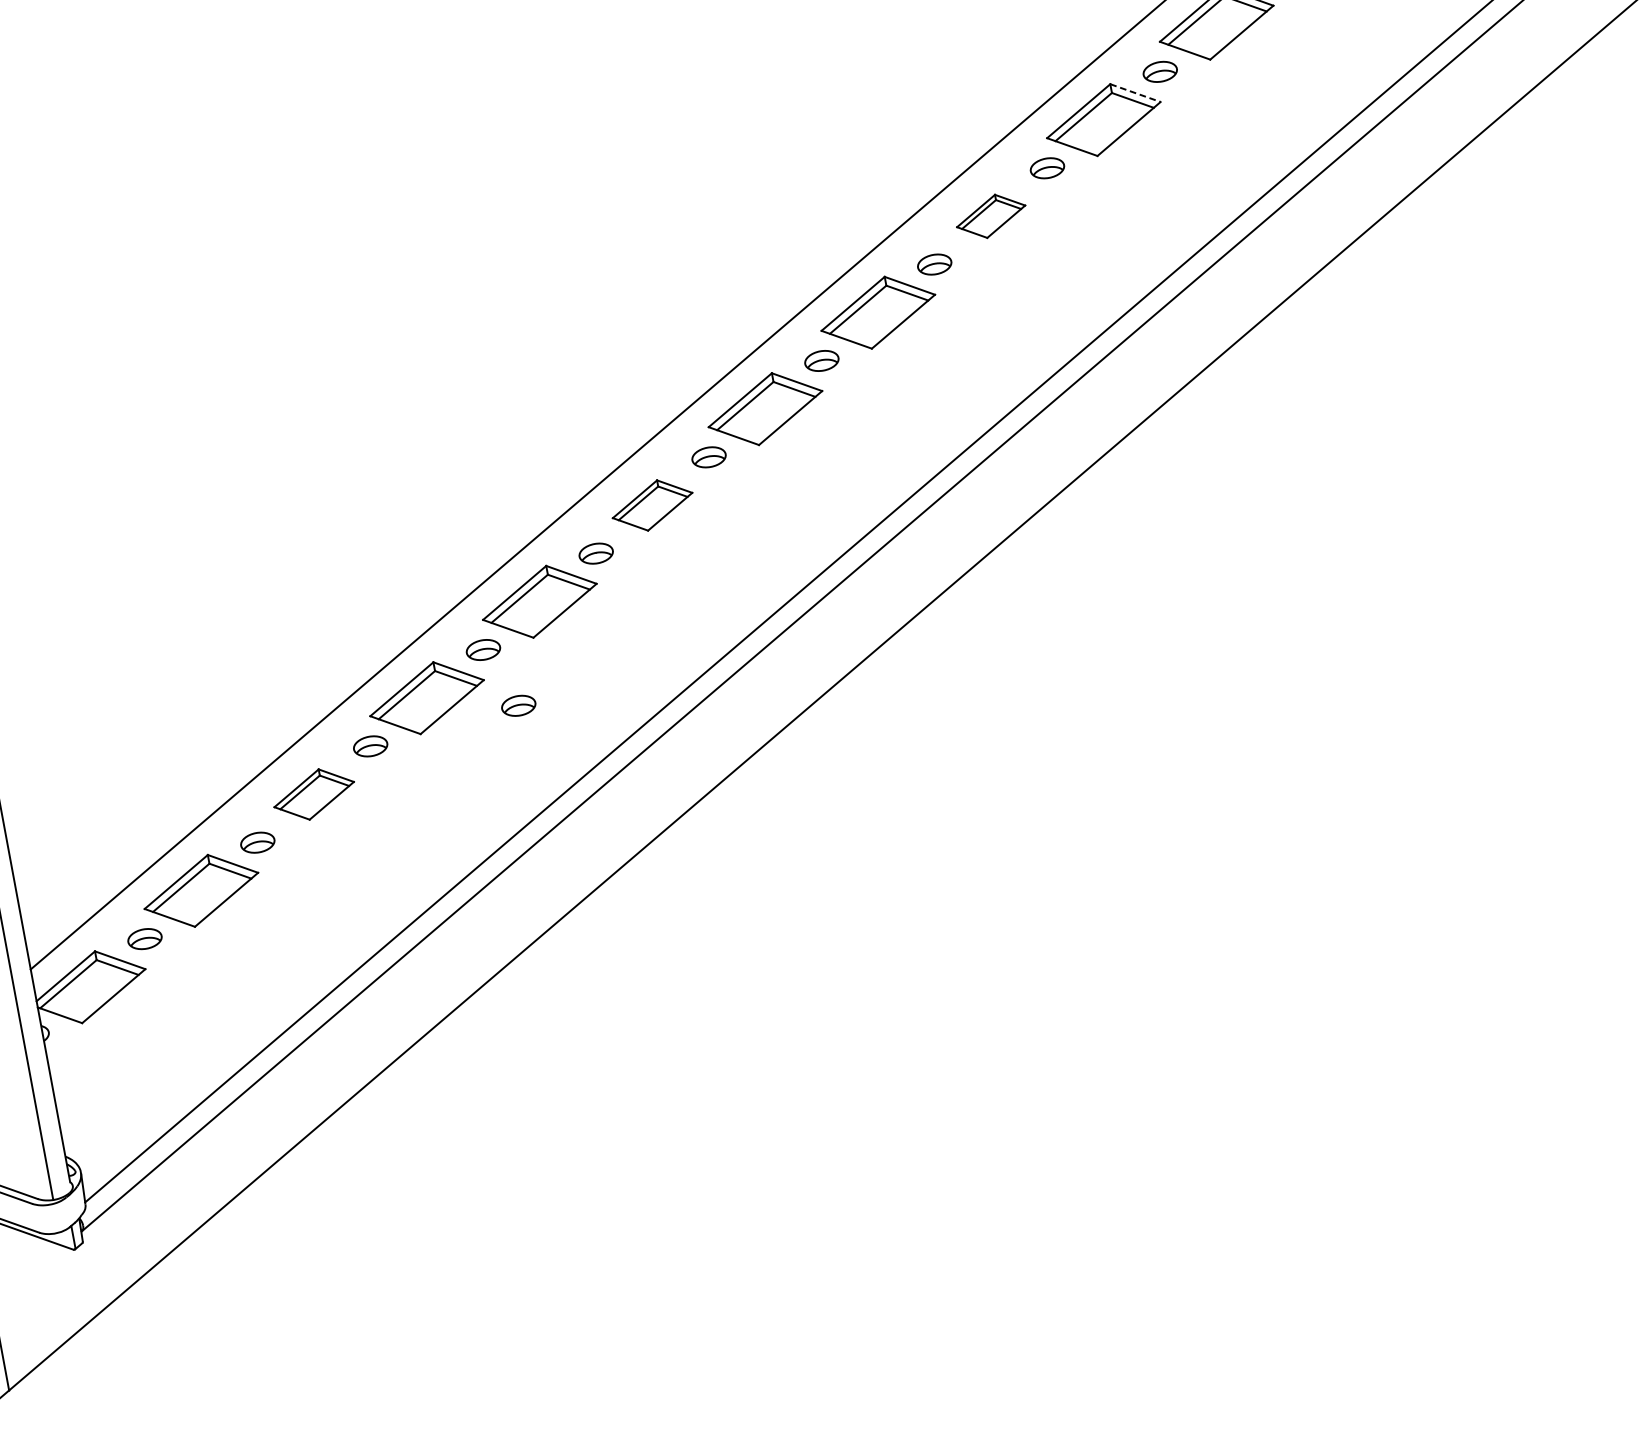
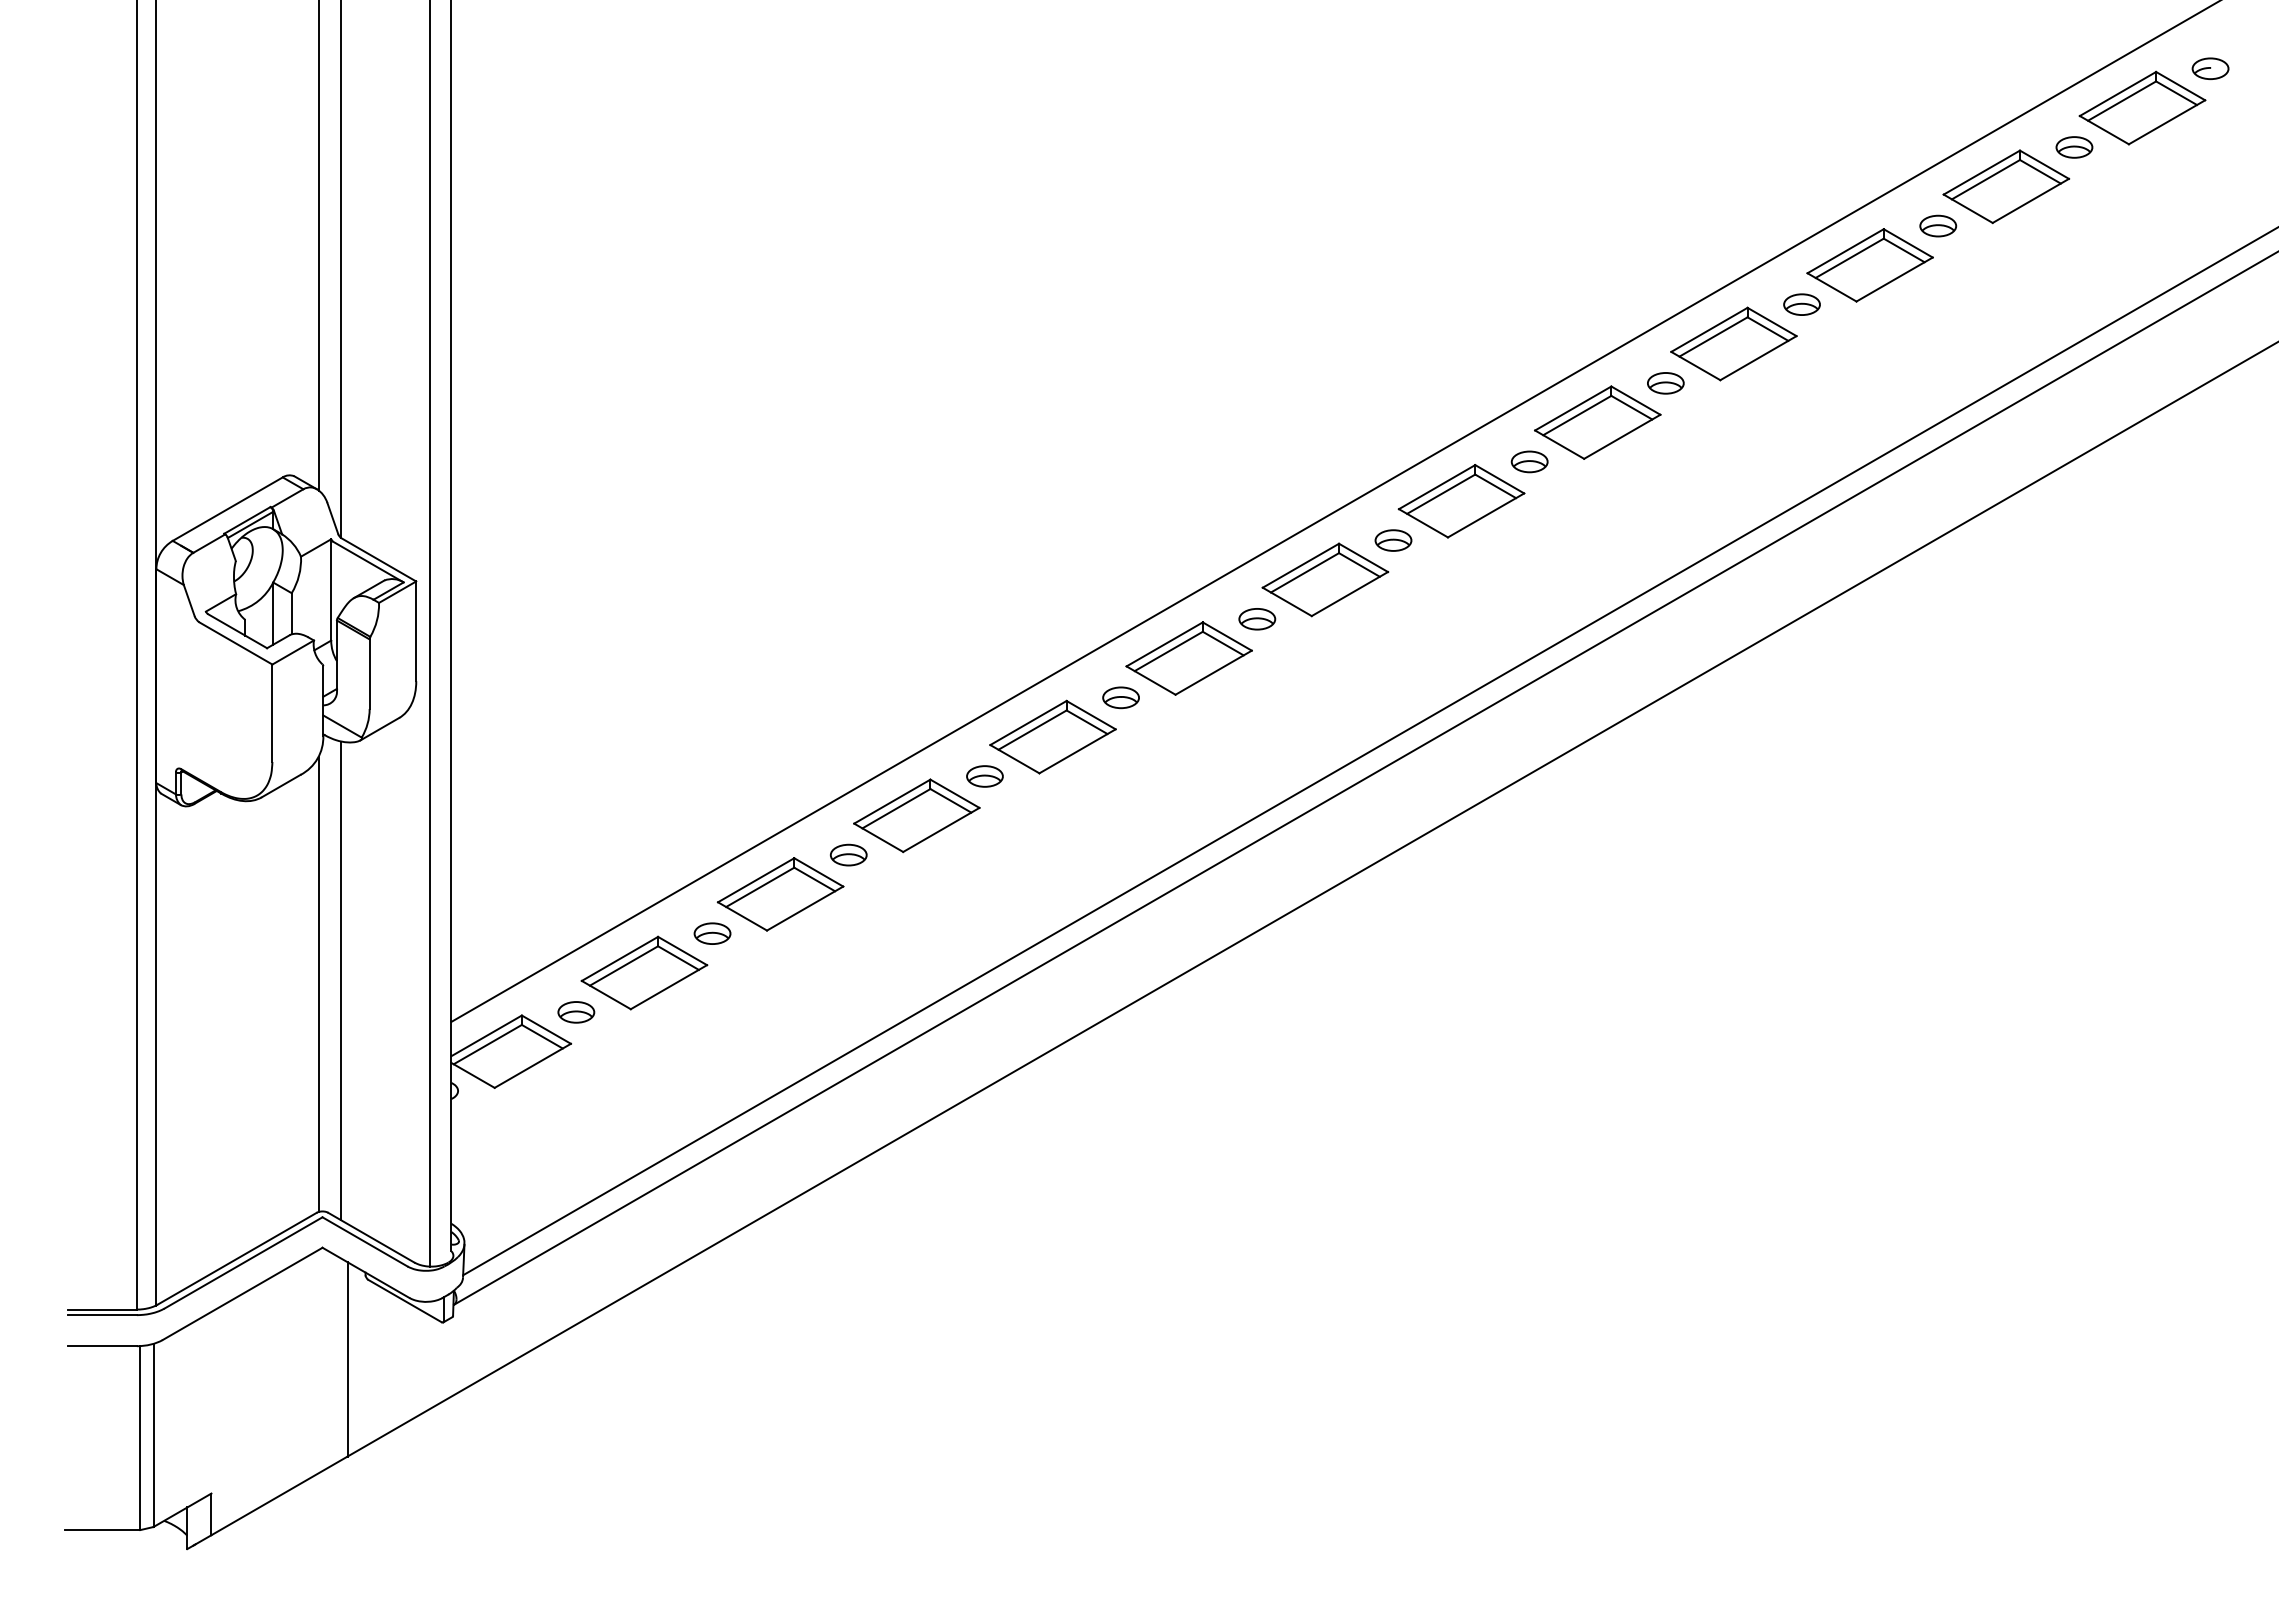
line: (1135, 93) -> (1772, 322), dashed -> solid
part: (990, 216) -> (1597, 422), size x1.67
part: (652, 505) -> (1188, 658), size x1.43
part: (518, 705) -> (1010, 841), removed
part: (314, 794) -> (780, 894), size x1.43

